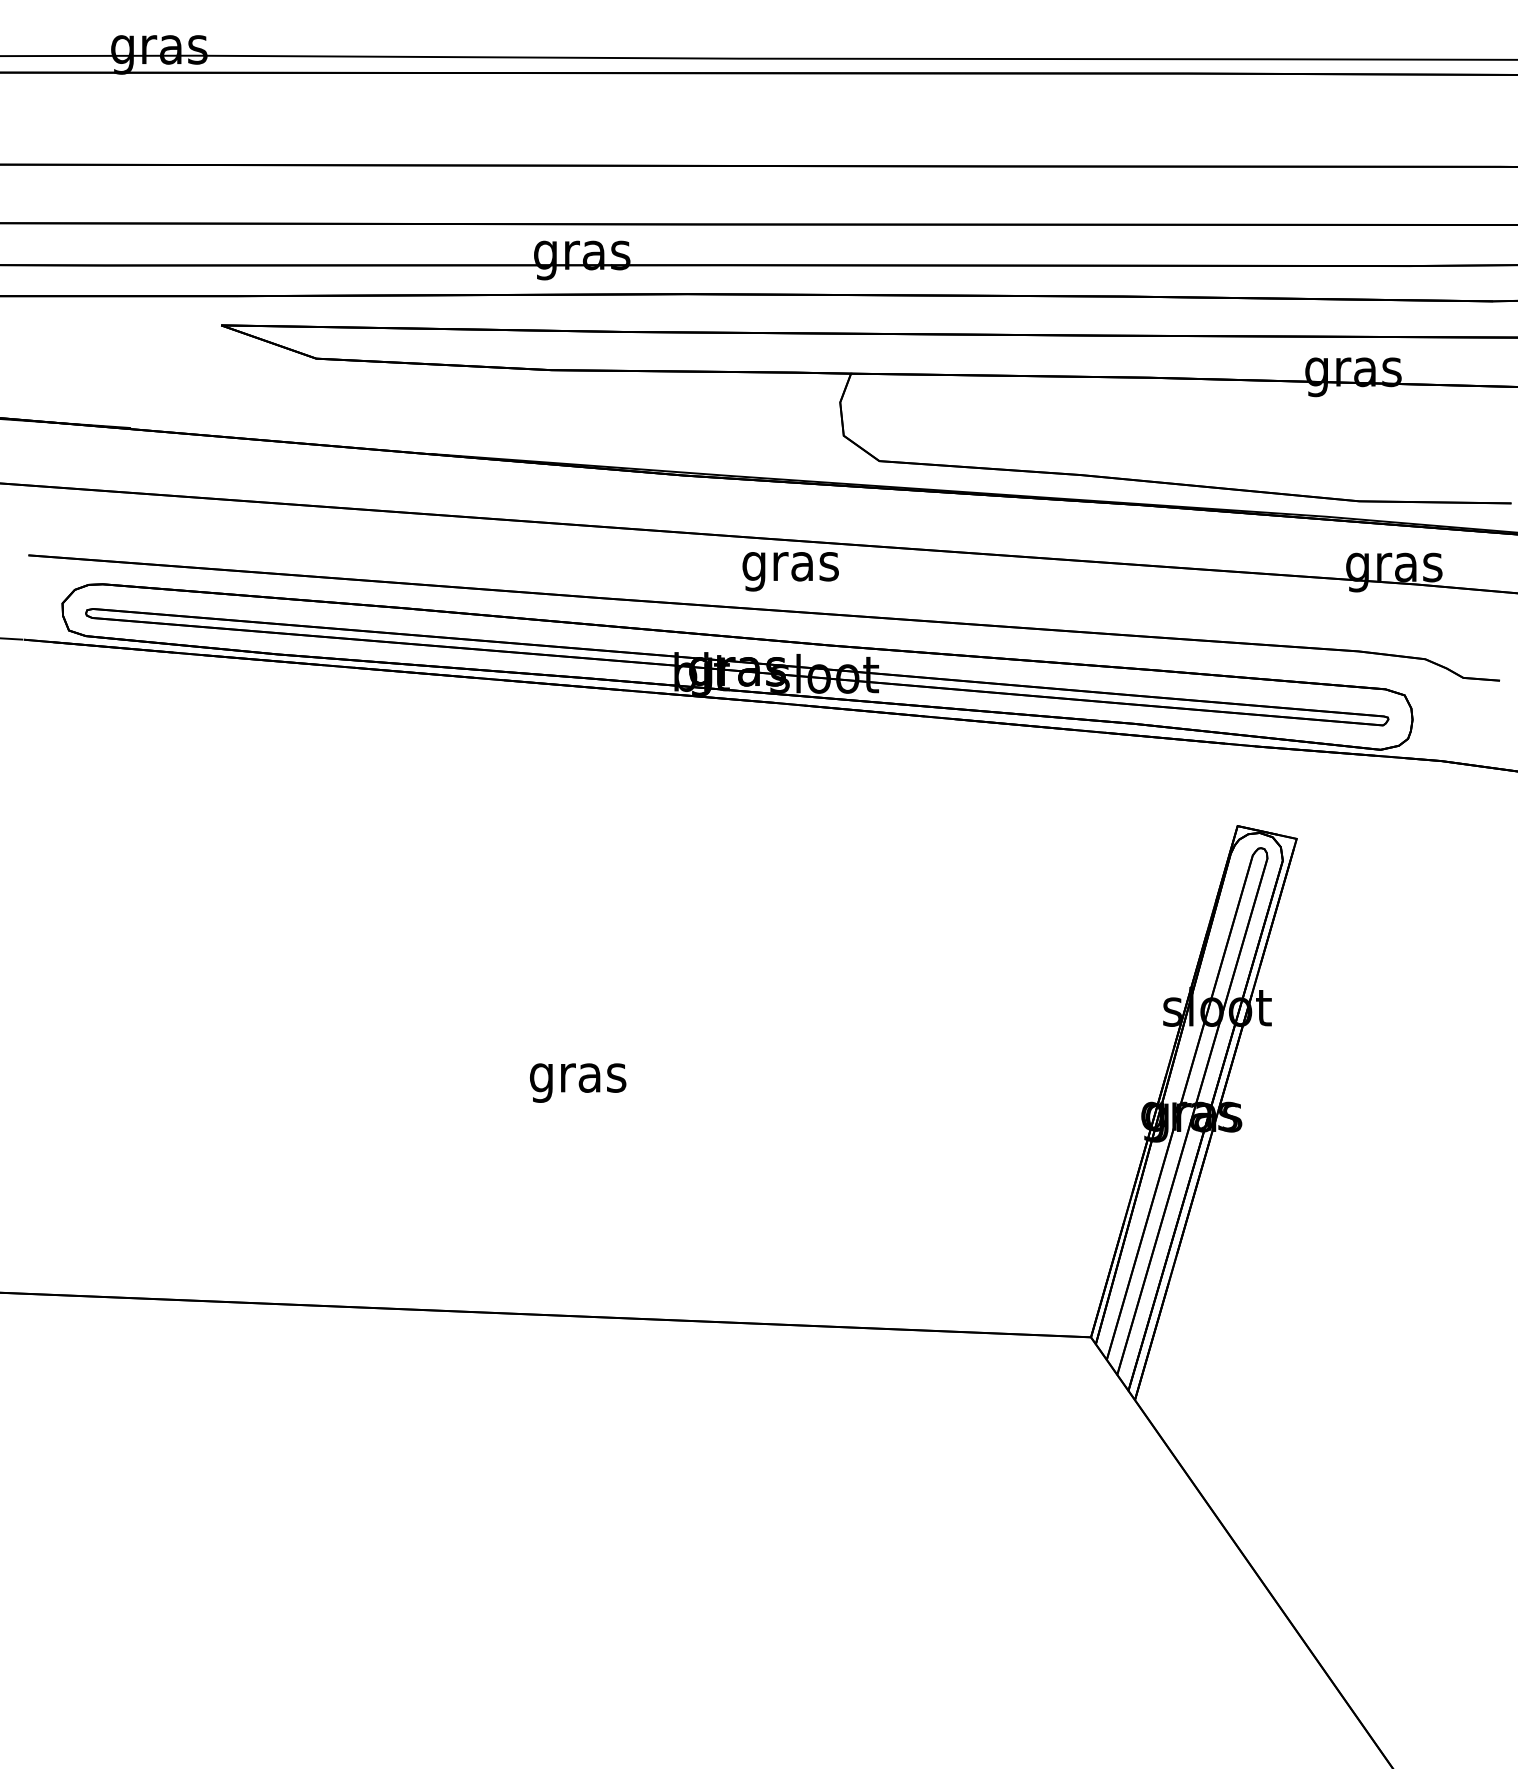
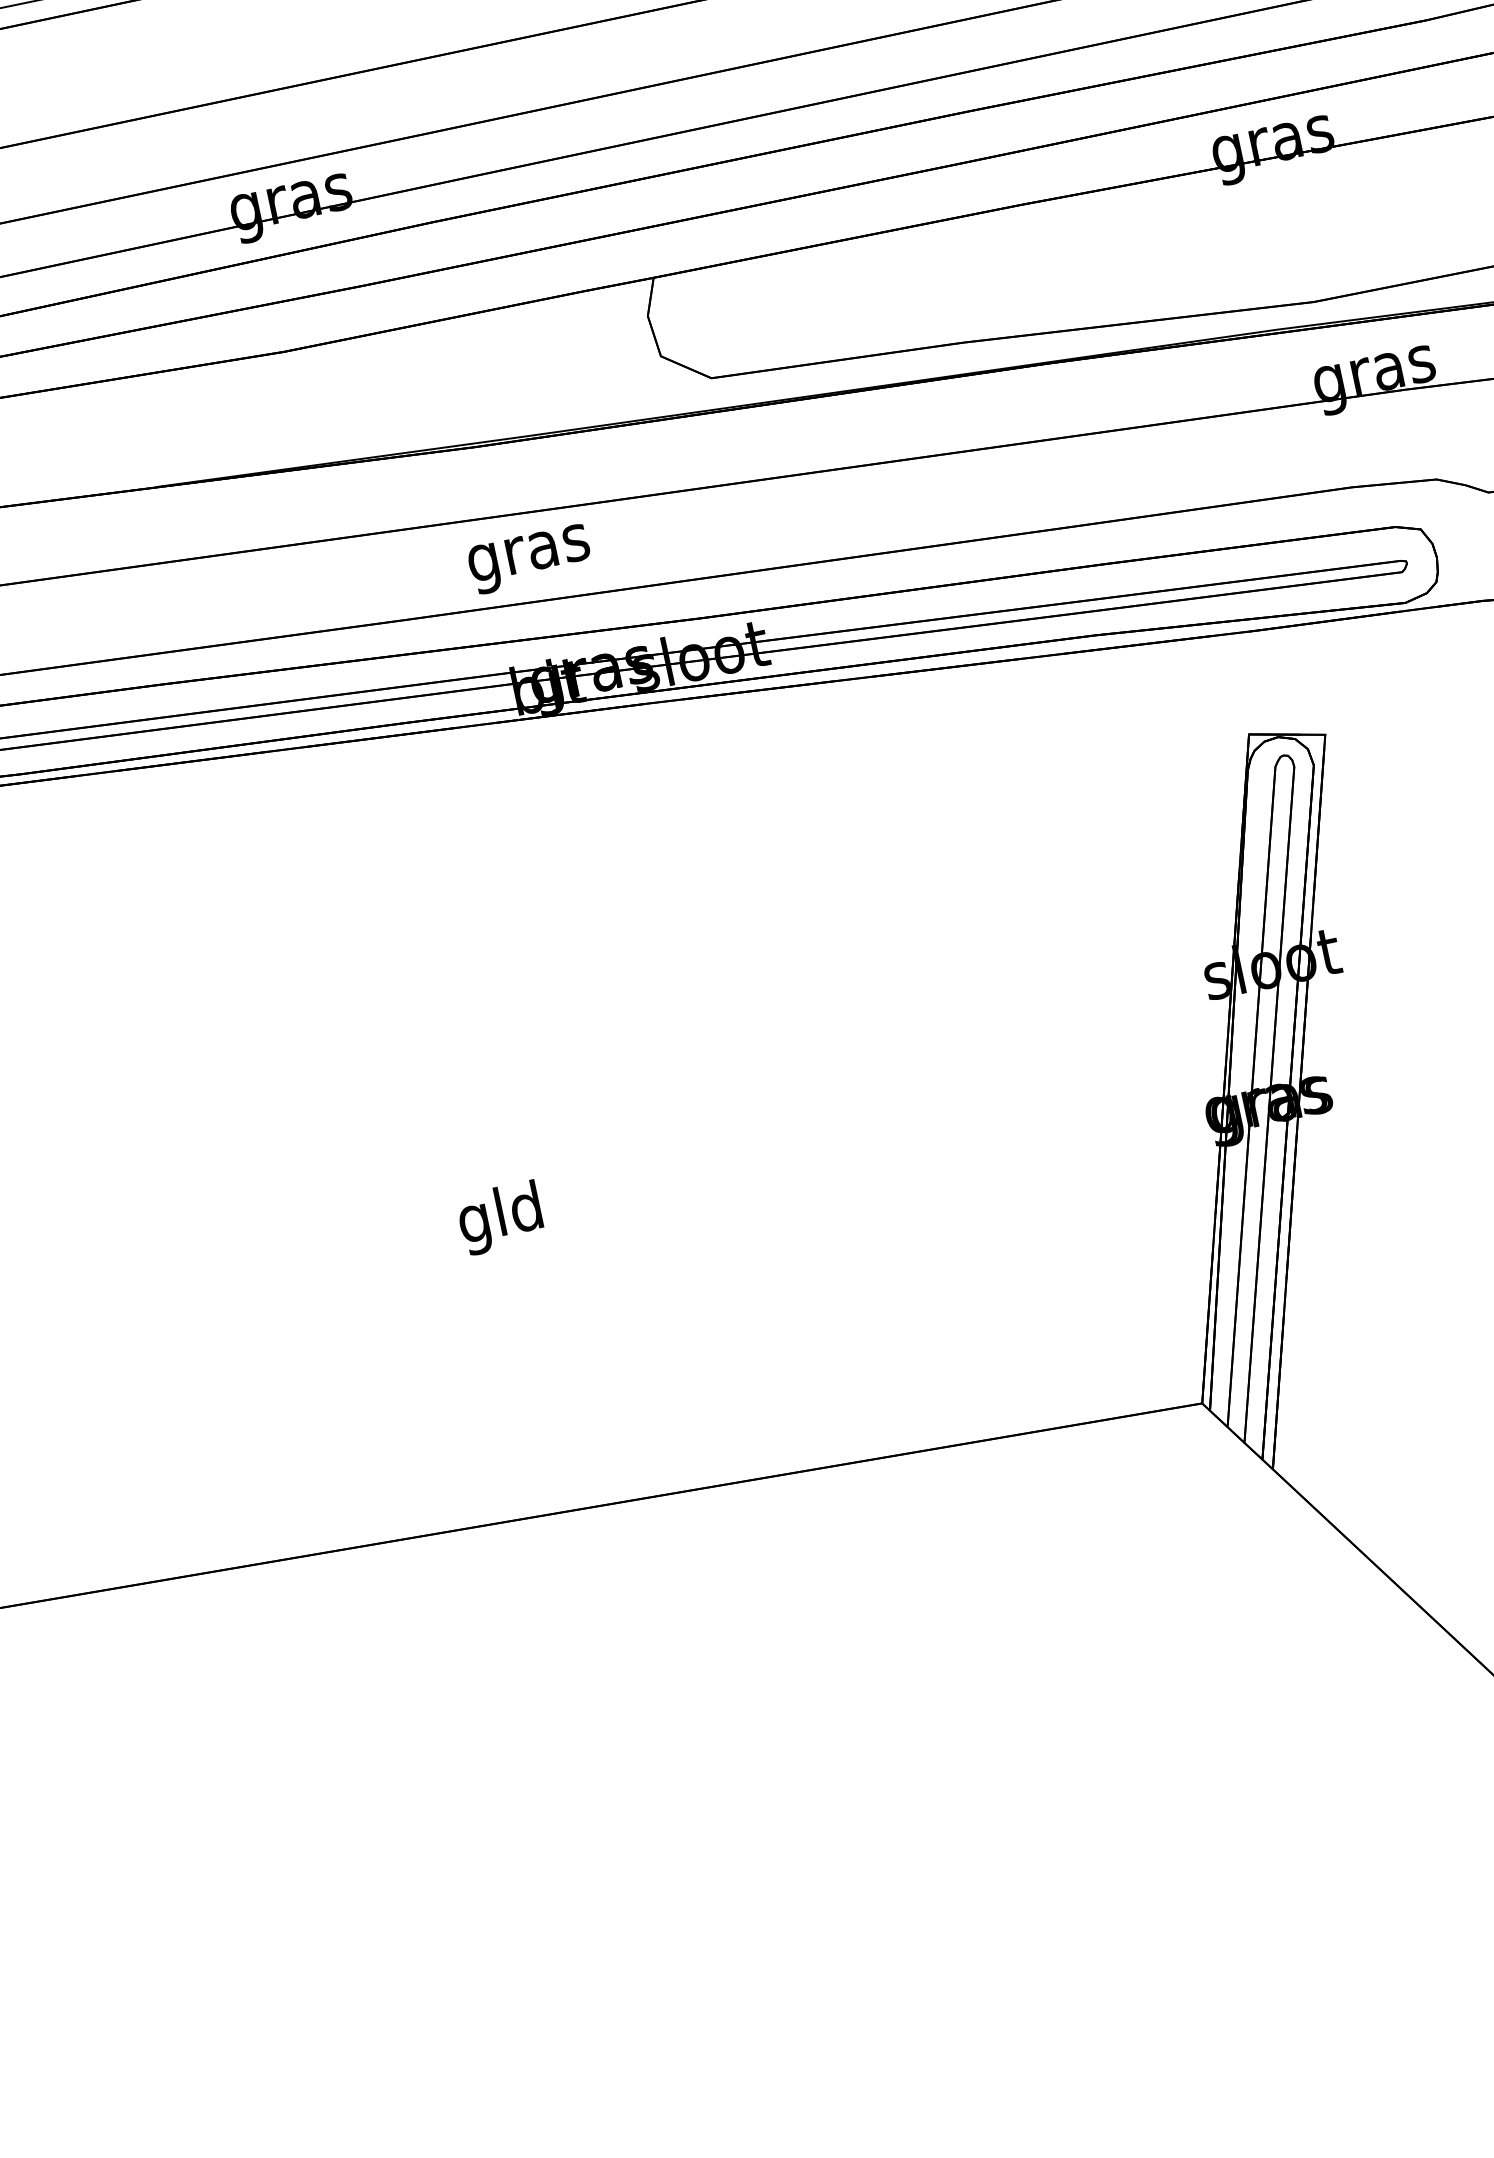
text: (790, 571) -> (529, 559), moved
text: (578, 1077) -> (501, 1217), gras -> gld

